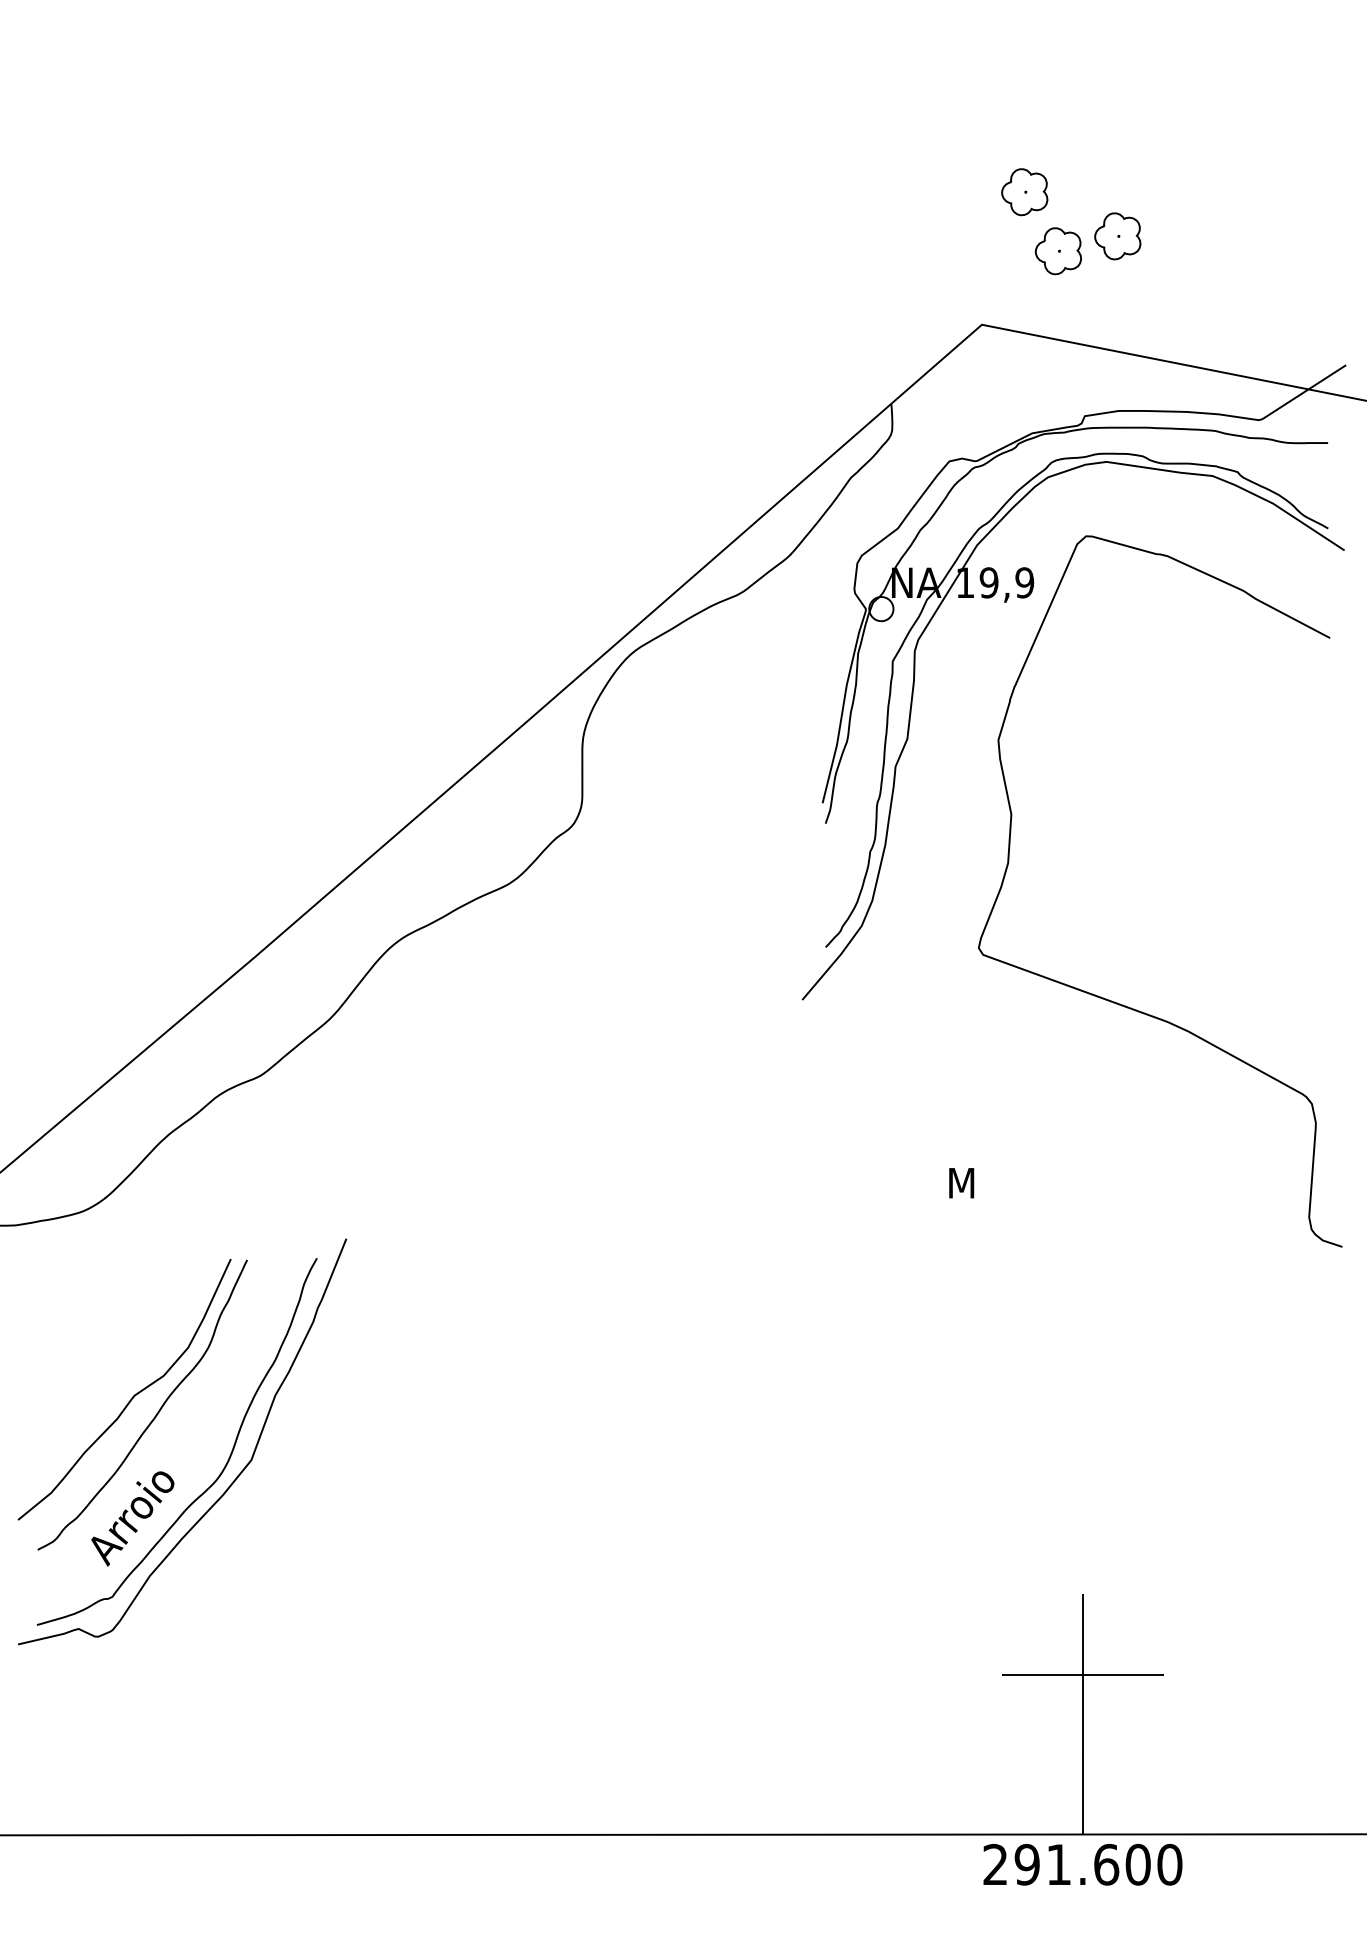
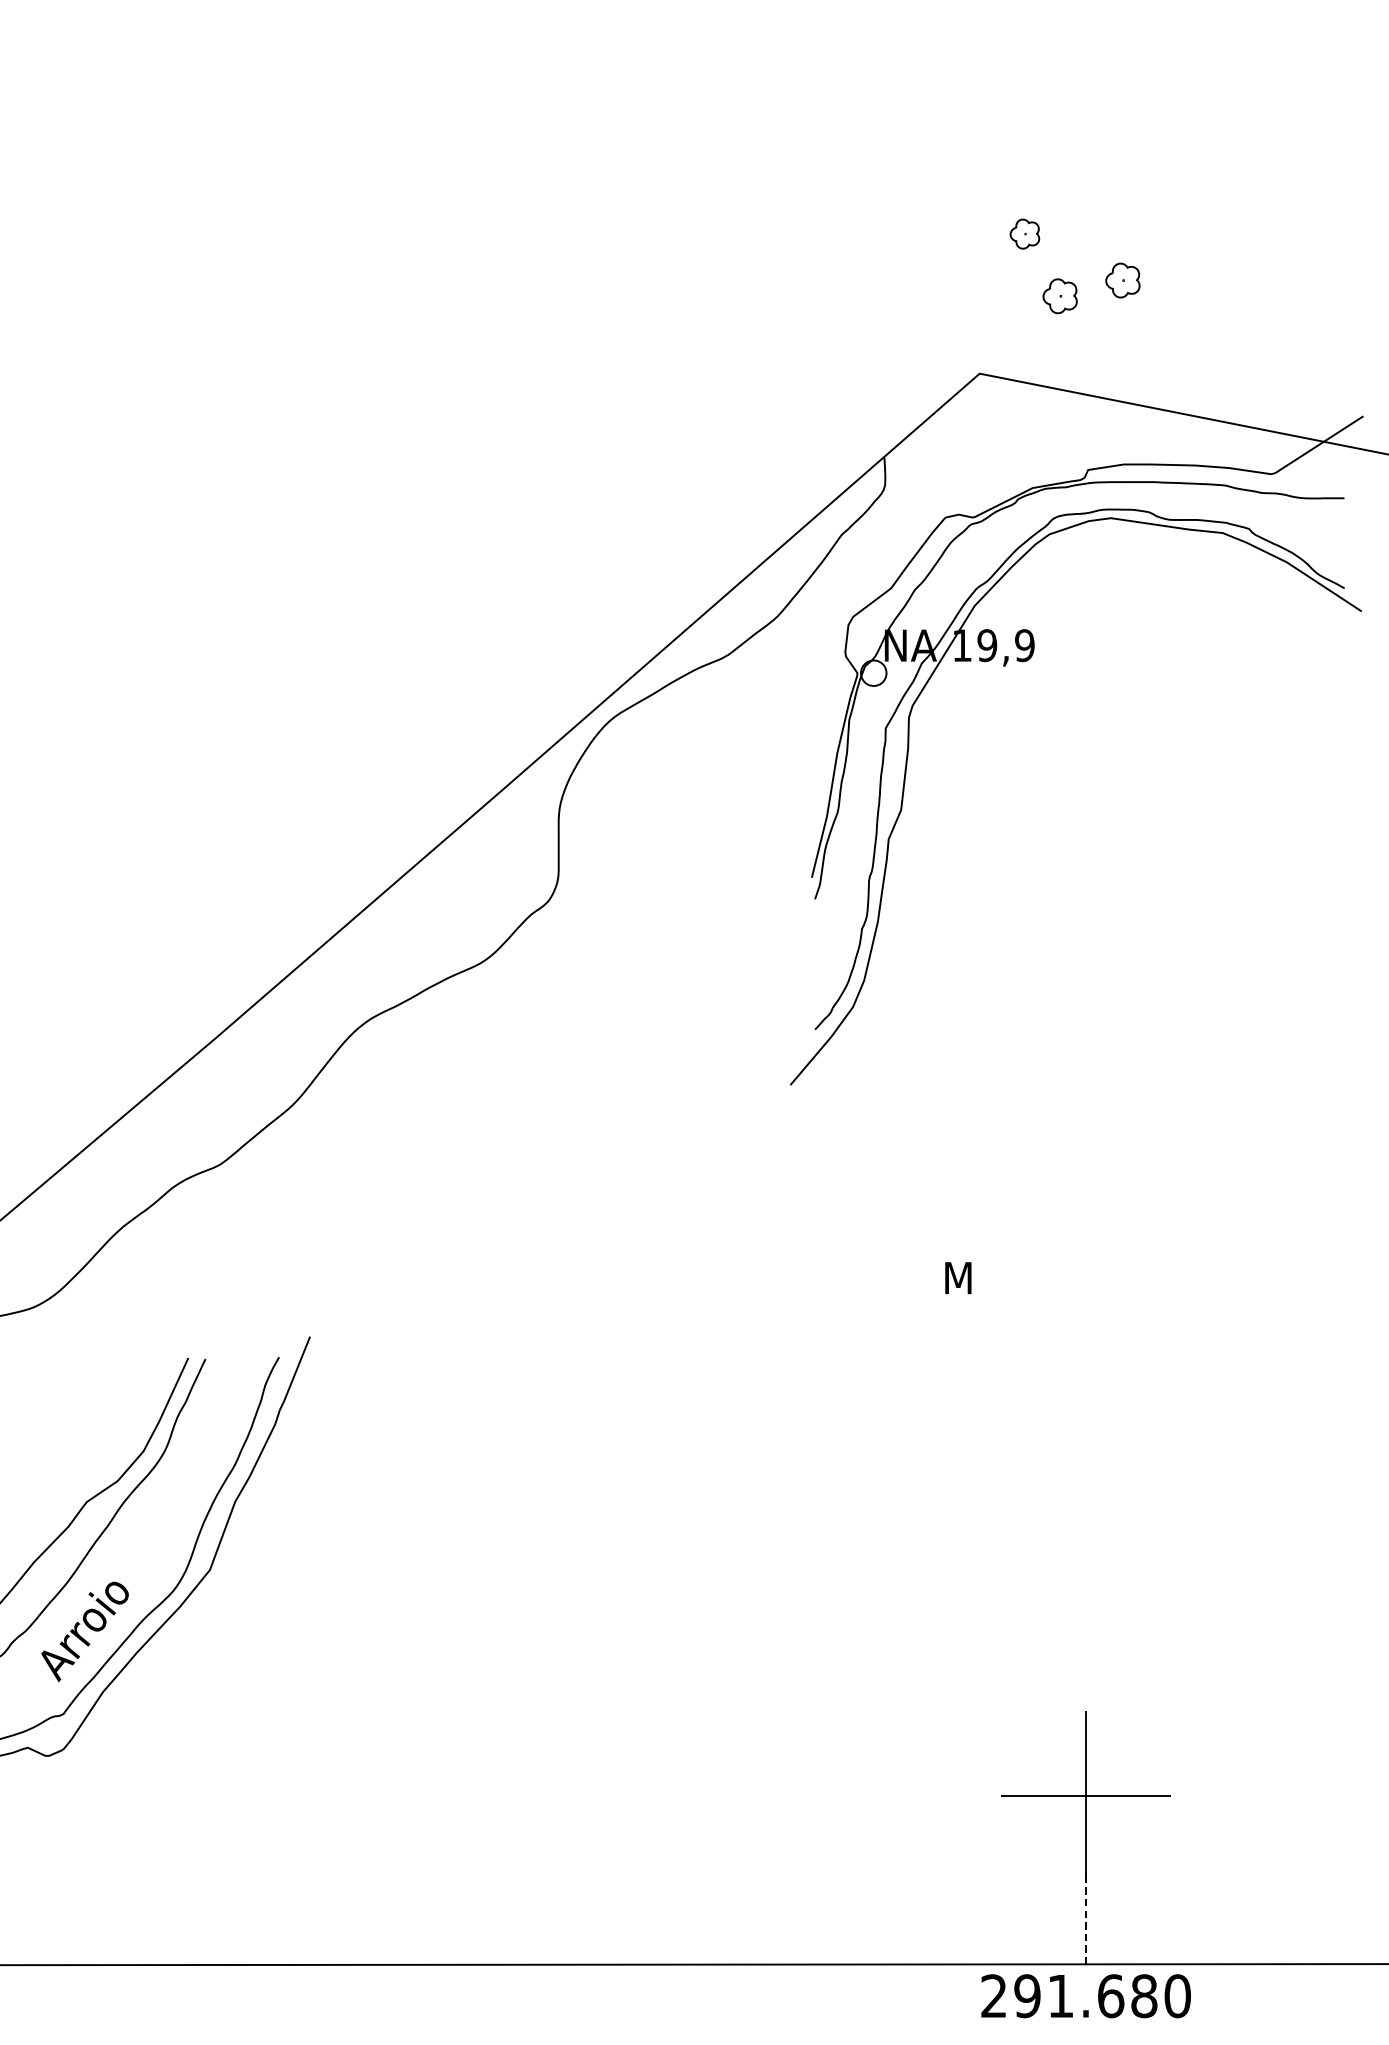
part: (1024, 192) -> (1024, 234), size x0.6
part: (1117, 236) -> (1122, 280), size x0.7
part: (1057, 251) -> (1059, 296), size x0.7
curve: (1123, 1004) -> (1128, 1089), removed
line: (1082, 1793) -> (1085, 1921), solid -> dashed
text: (1137, 1864) -> (1143, 1995), 291.600 -> 291.680

